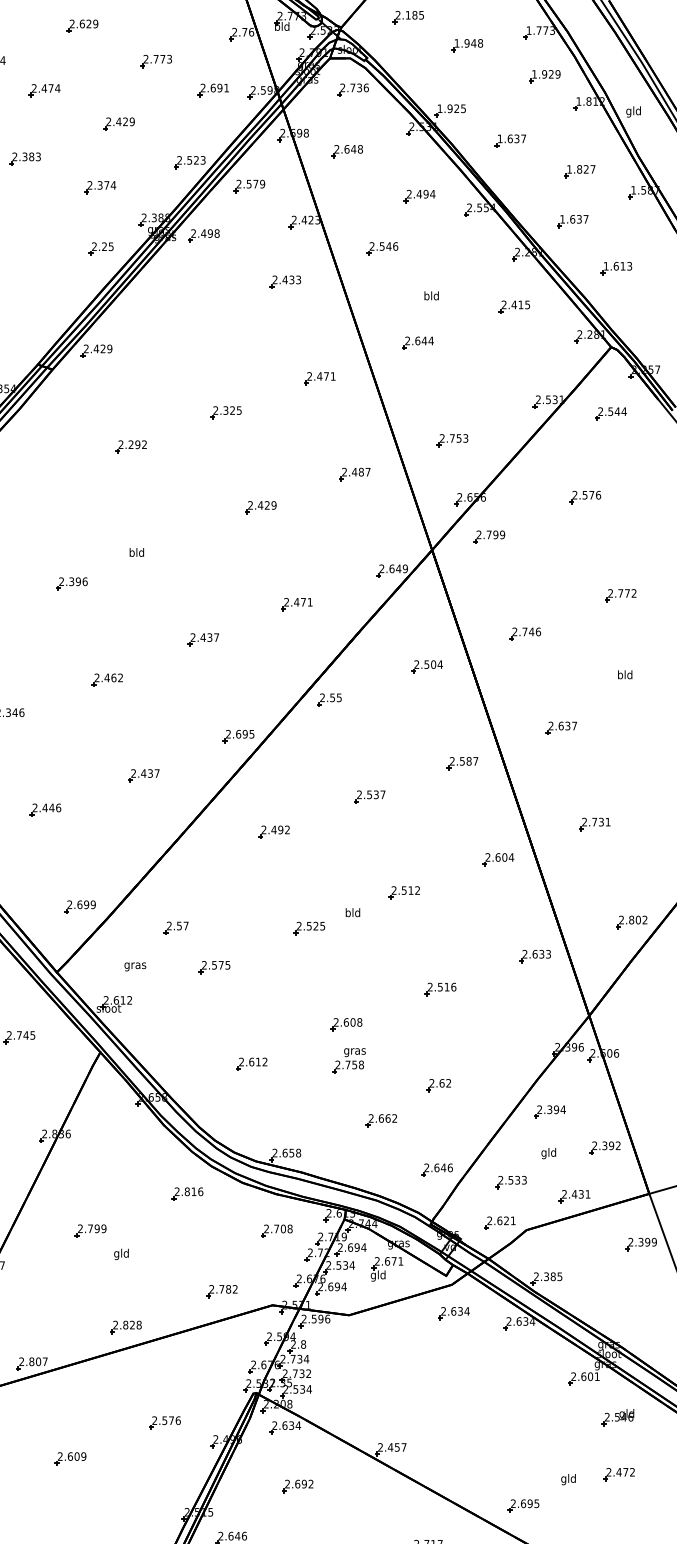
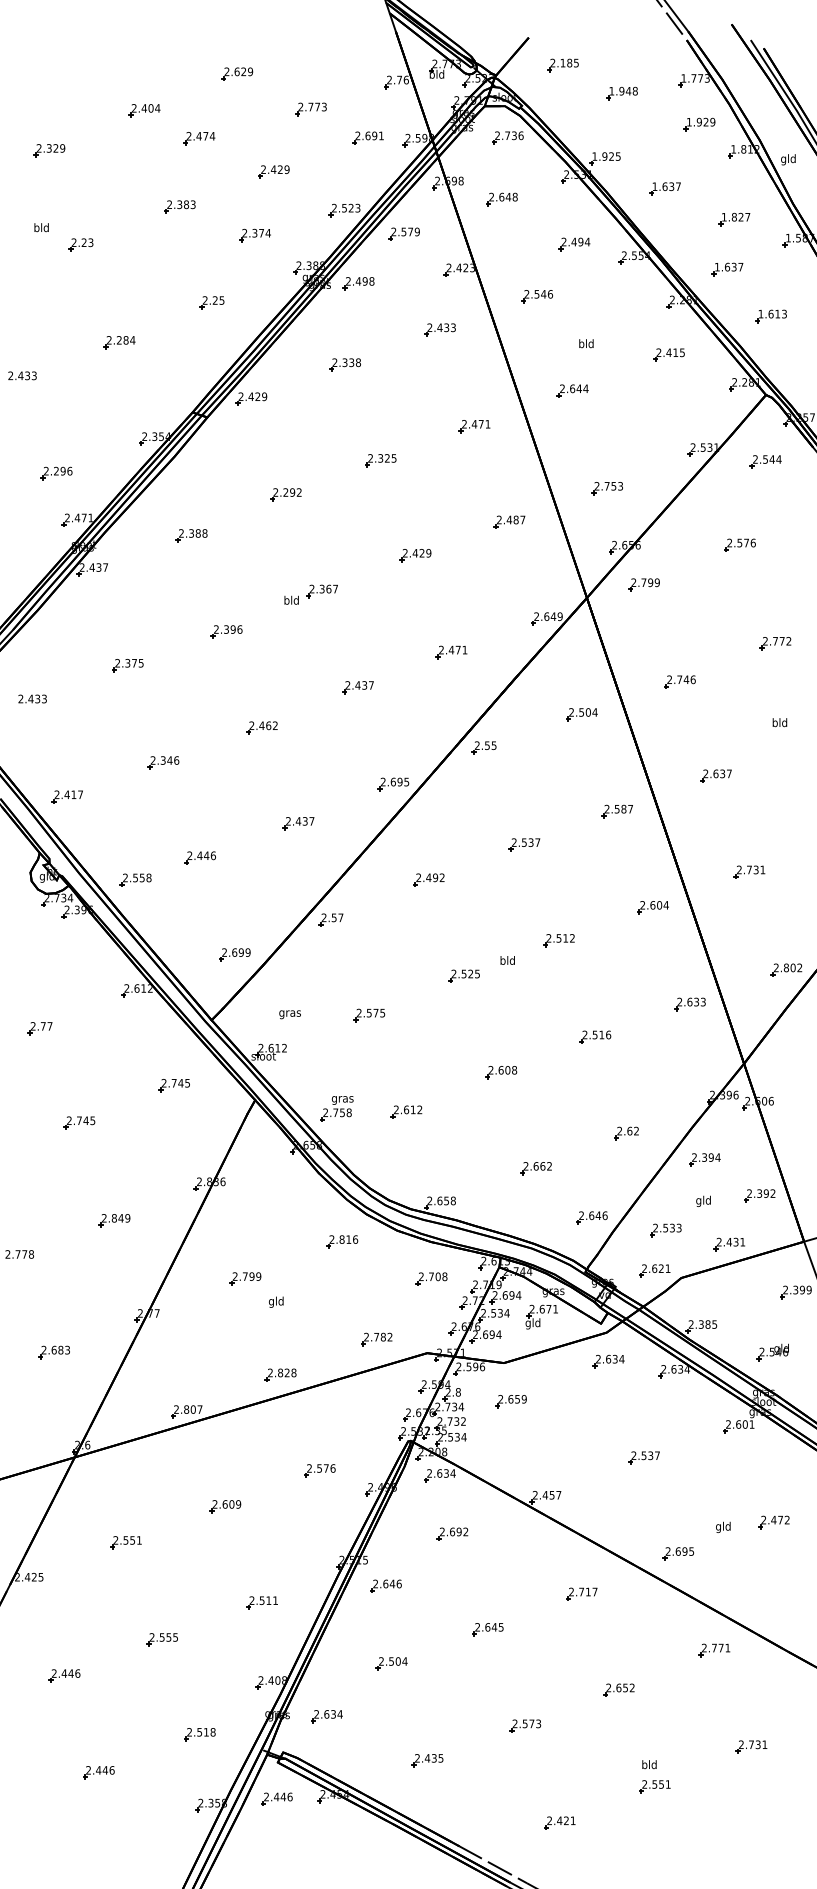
part: (100, 248) -> (211, 302), moved
part: (189, 316) -> (344, 364), added
part: (36, 487) -> (191, 535), added
part: (166, 543) -> (321, 591), added
part: (175, 927) -> (330, 919), moved
part: (348, 1060) -> (336, 1108), moved
part: (438, 1085) -> (626, 1133), moved
part: (355, 1353) -> (510, 1401), added
part: (488, 1409) -> (643, 1457), added
part: (617, 1417) -> (772, 1352), moved

